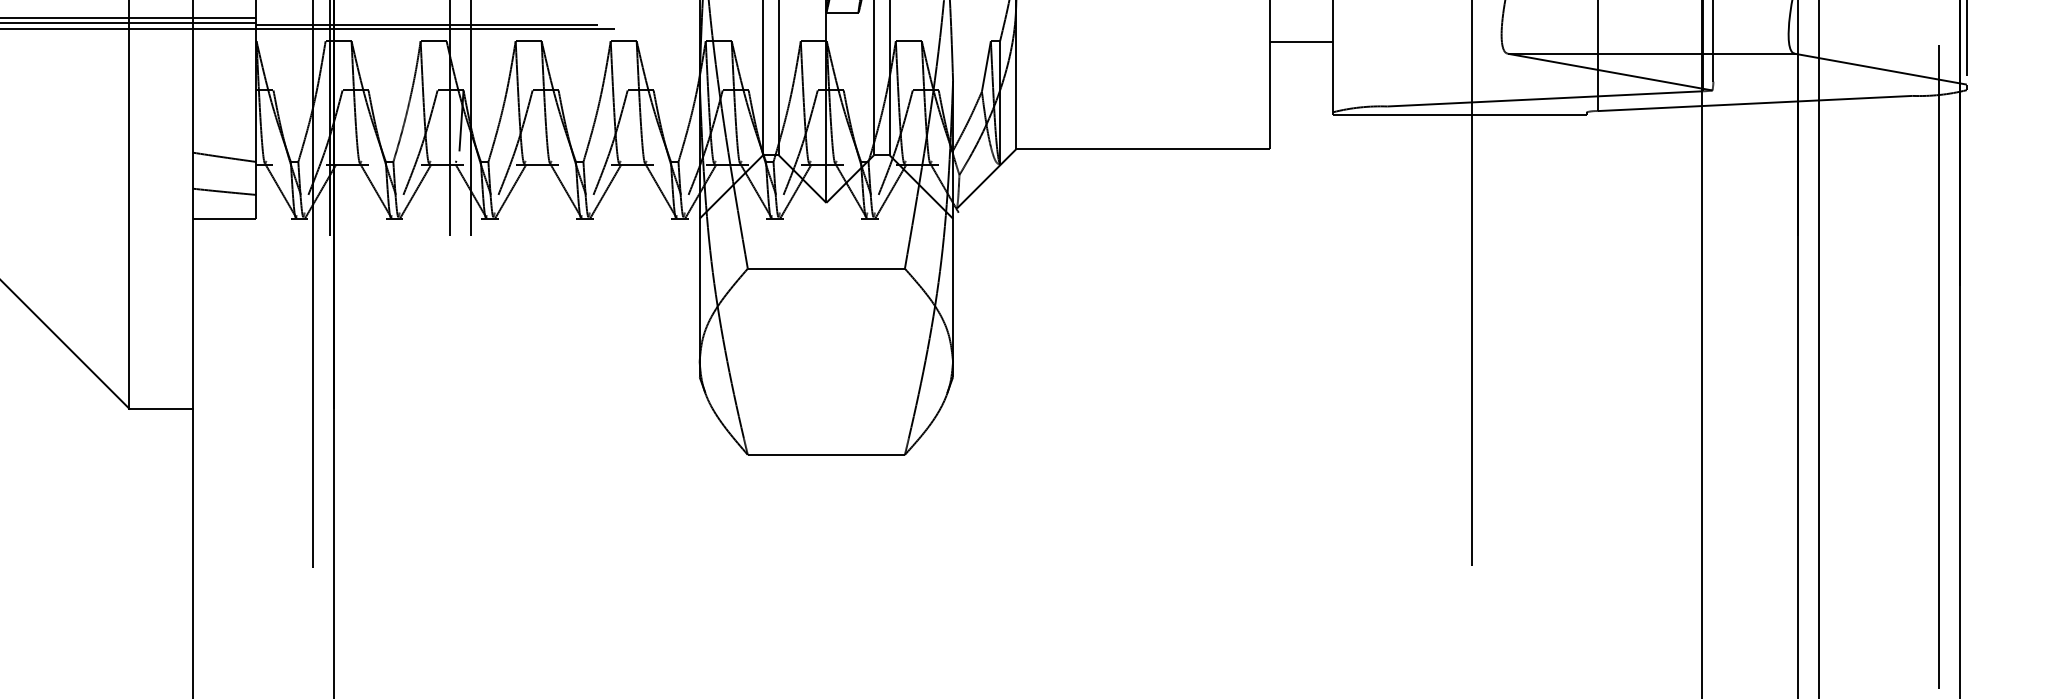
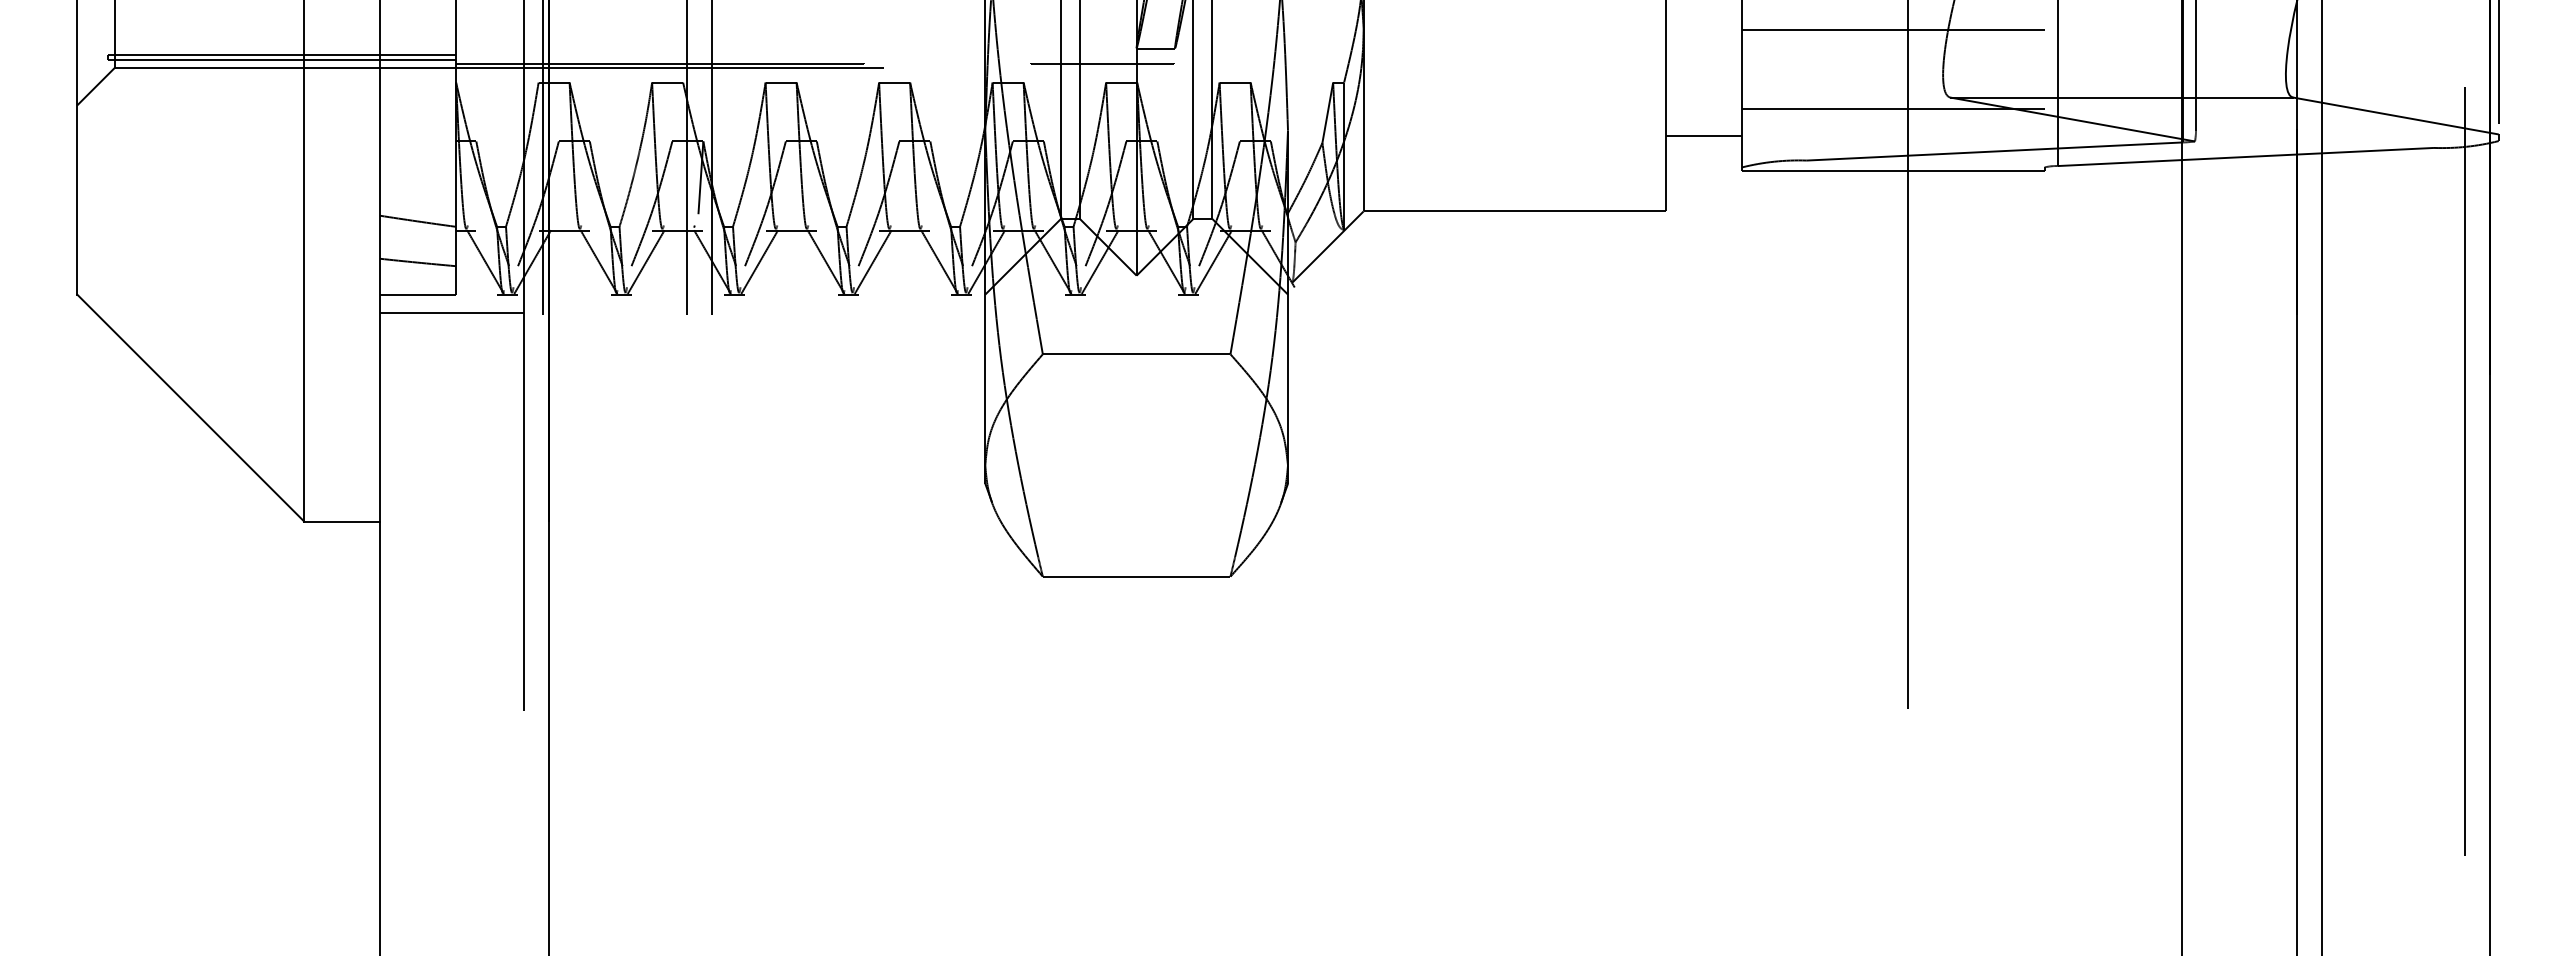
line: (797, 25) -> (1102, 63), added
line: (1301, 41) -> (1704, 135), moved
line: (1460, 63) -> (1893, 109), added
line: (252, 233) -> (451, 312), added

